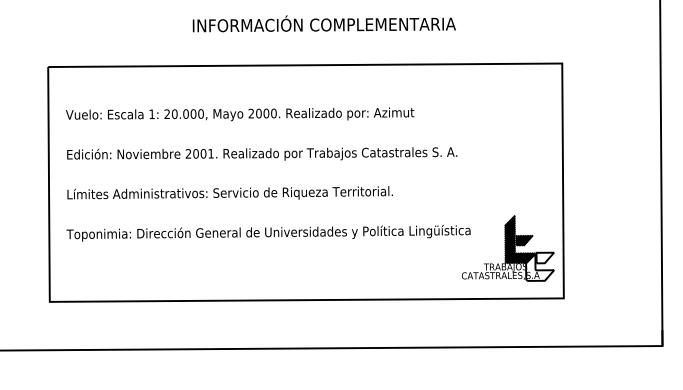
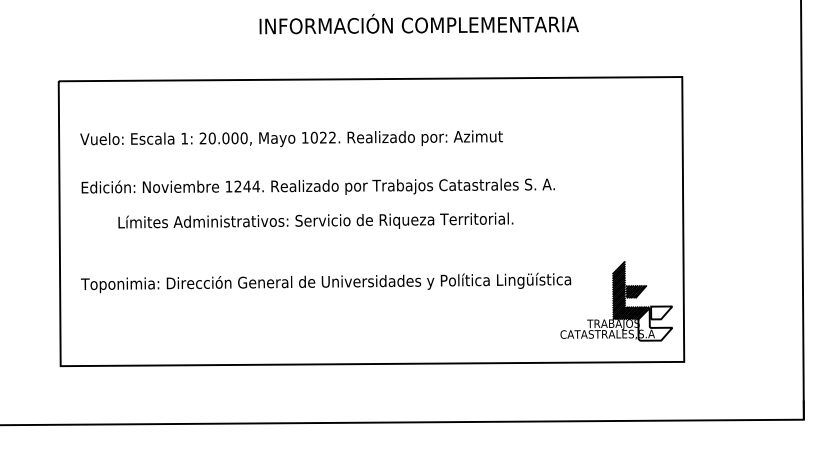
text: (323, 23) -> (418, 23), moved
text: (262, 113) -> (318, 137), 2000. -> 1022.
text: (199, 153) -> (242, 186), 2001. -> 1244.
text: (229, 192) -> (315, 220), moved

